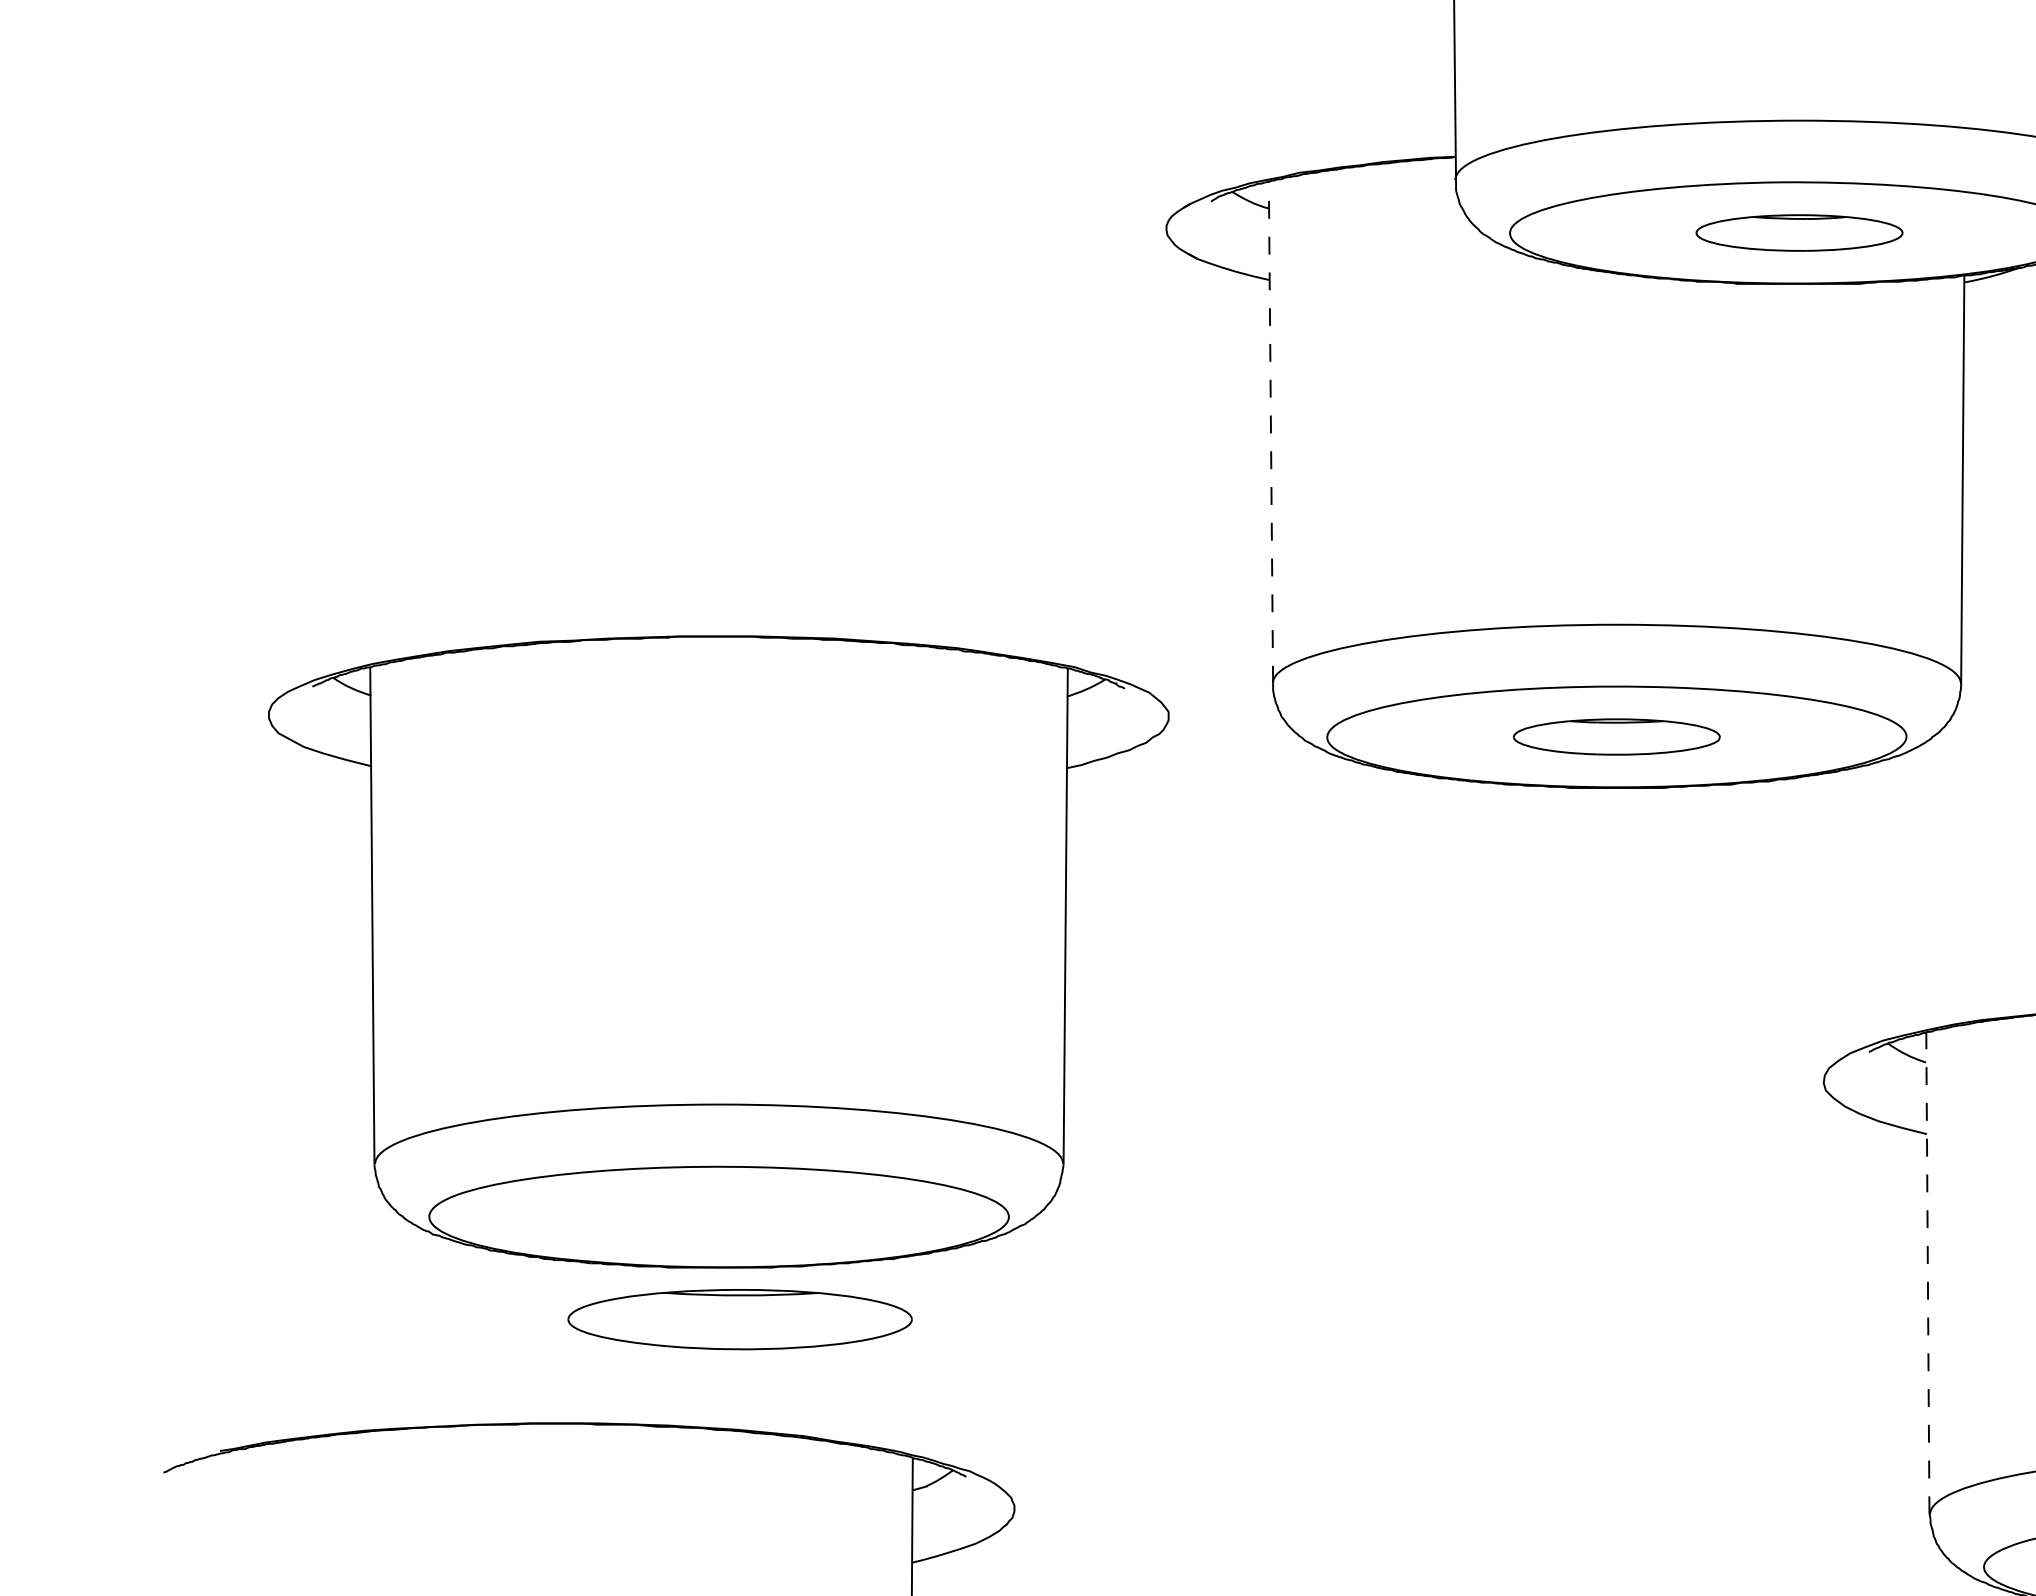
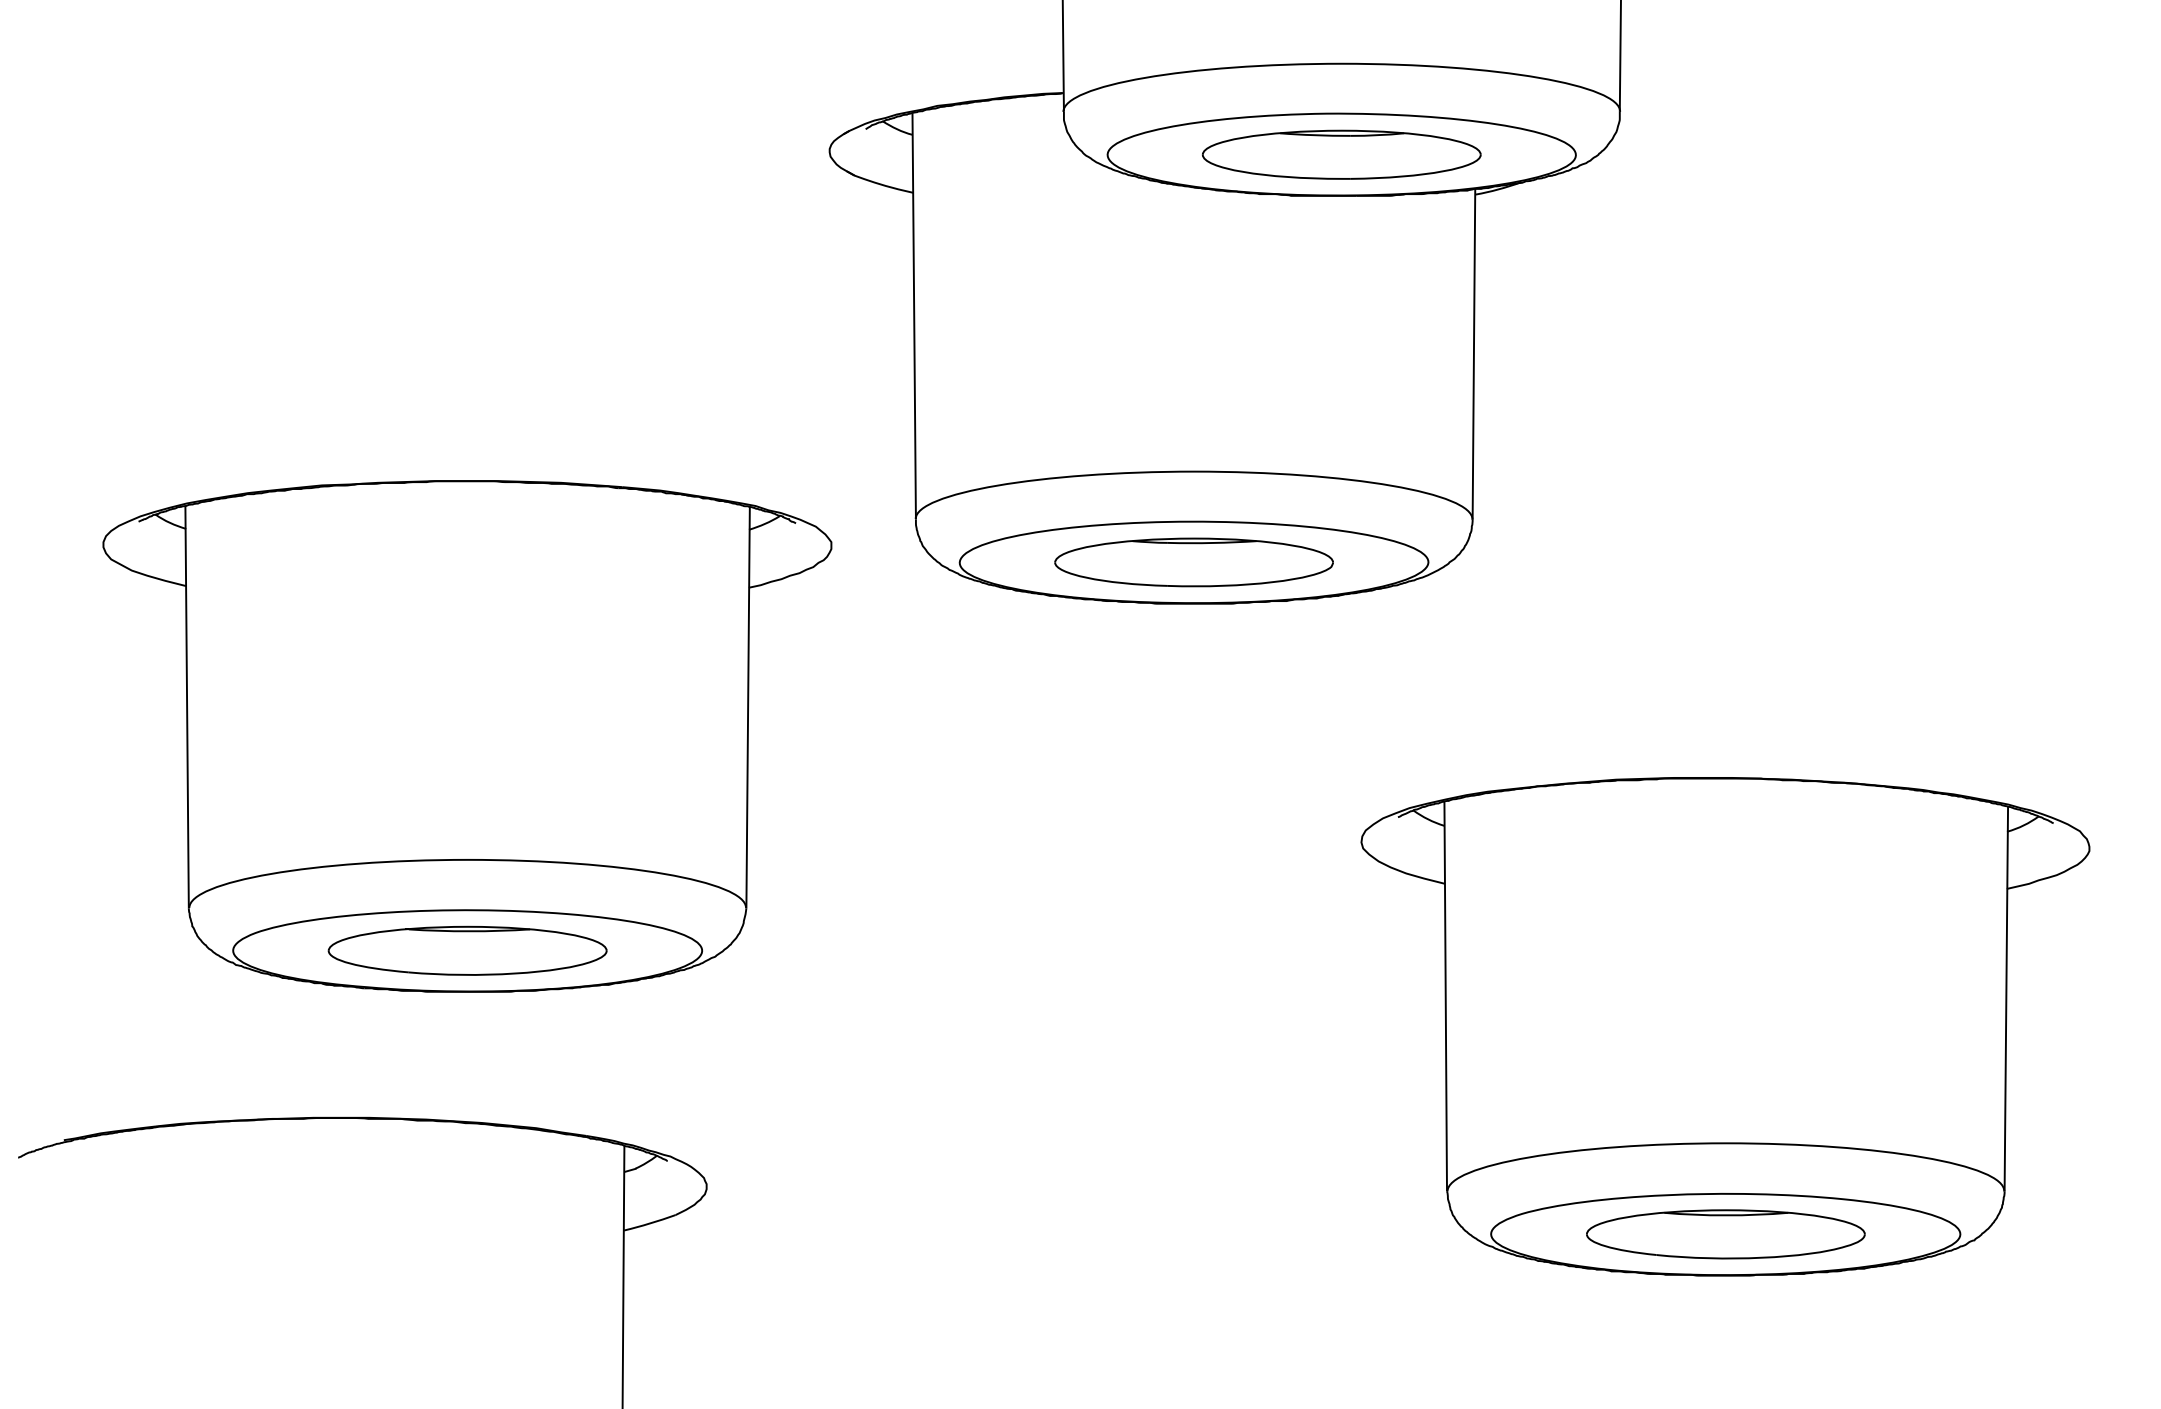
part: (1799, 232) -> (1341, 154), size x1.67
line: (1271, 431) -> (914, 315), dashed -> solid
part: (1616, 737) -> (1193, 562), size x1.67
line: (1927, 1273) -> (1445, 996), dashed -> solid
part: (739, 1319) -> (467, 950), moved

